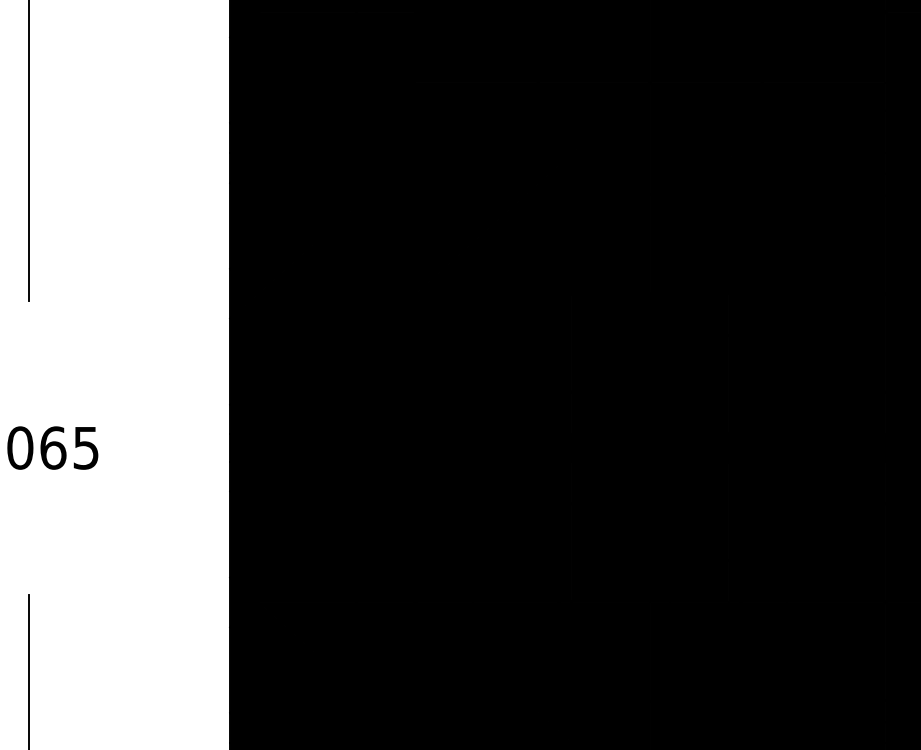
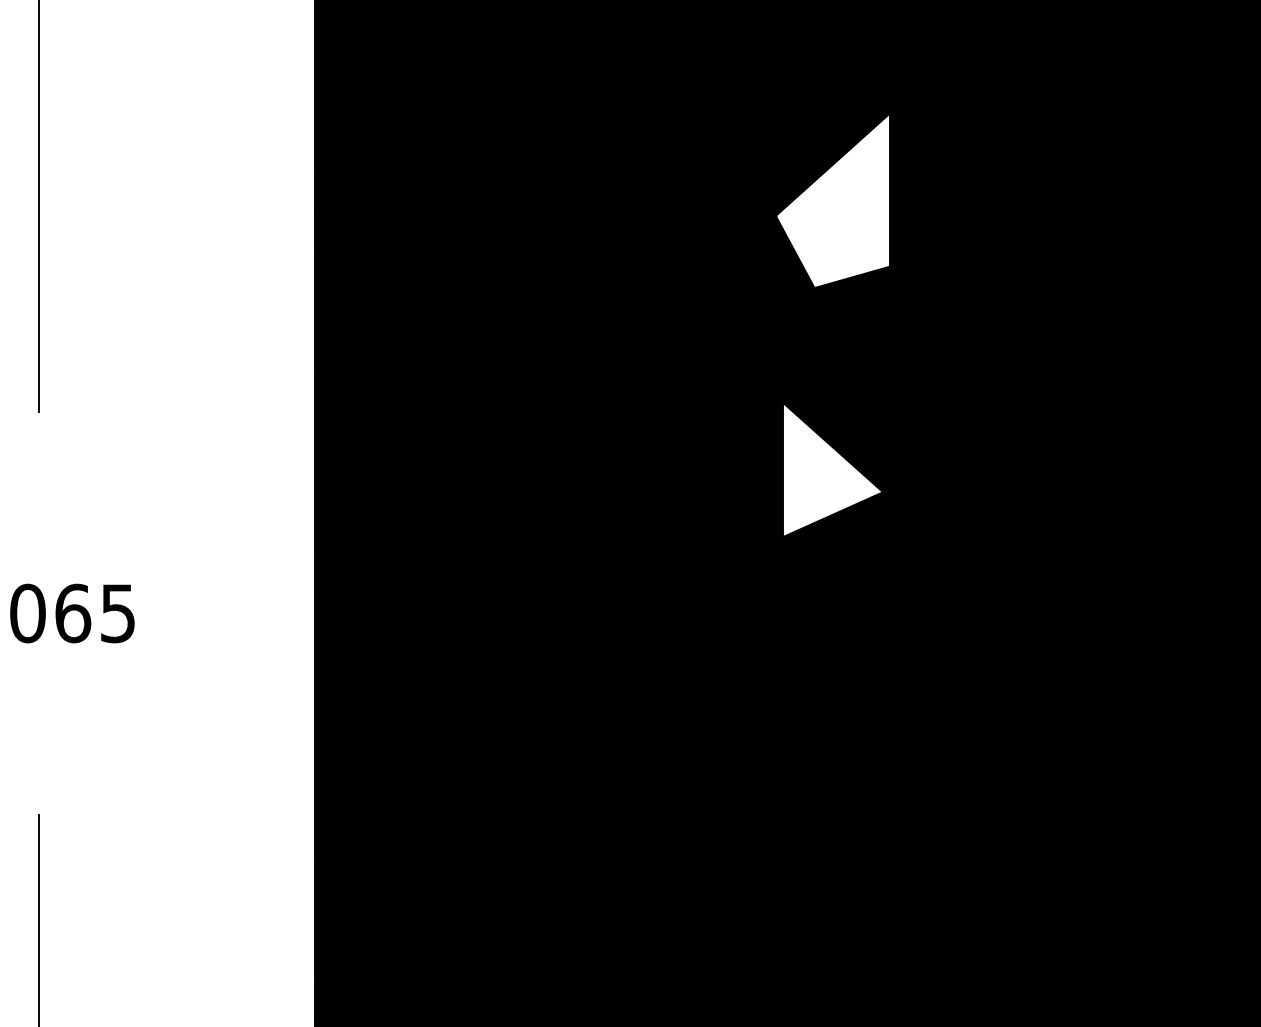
fill: (608, 146) -> (832, 200), removed
fill: (608, 342) -> (832, 469), removed

